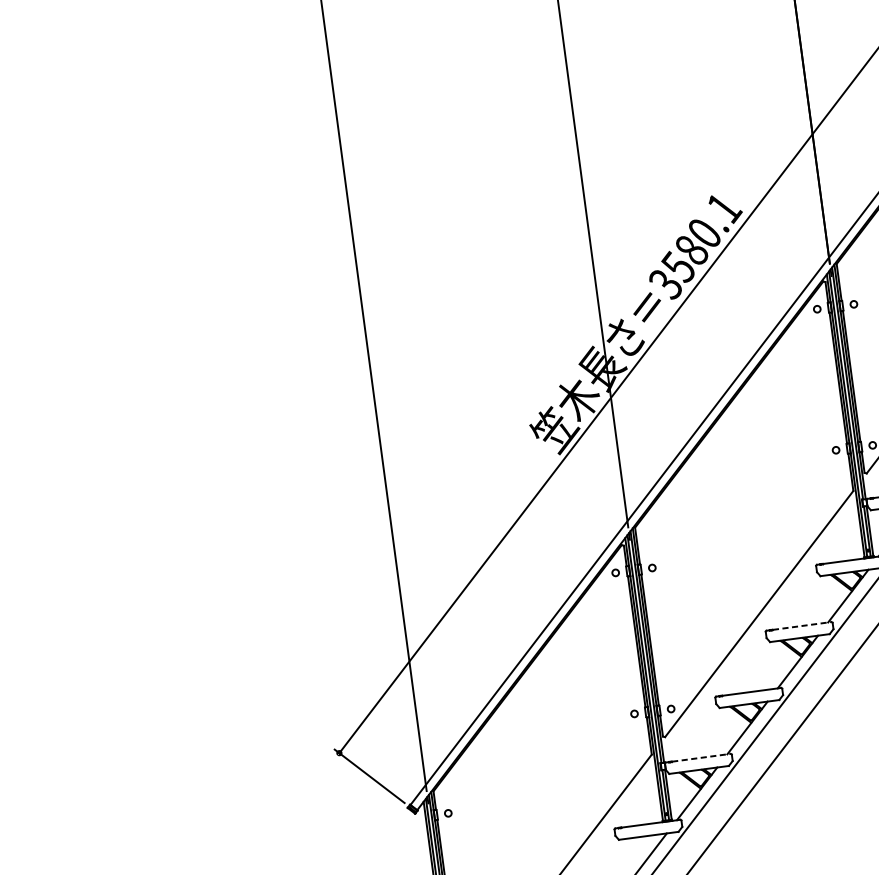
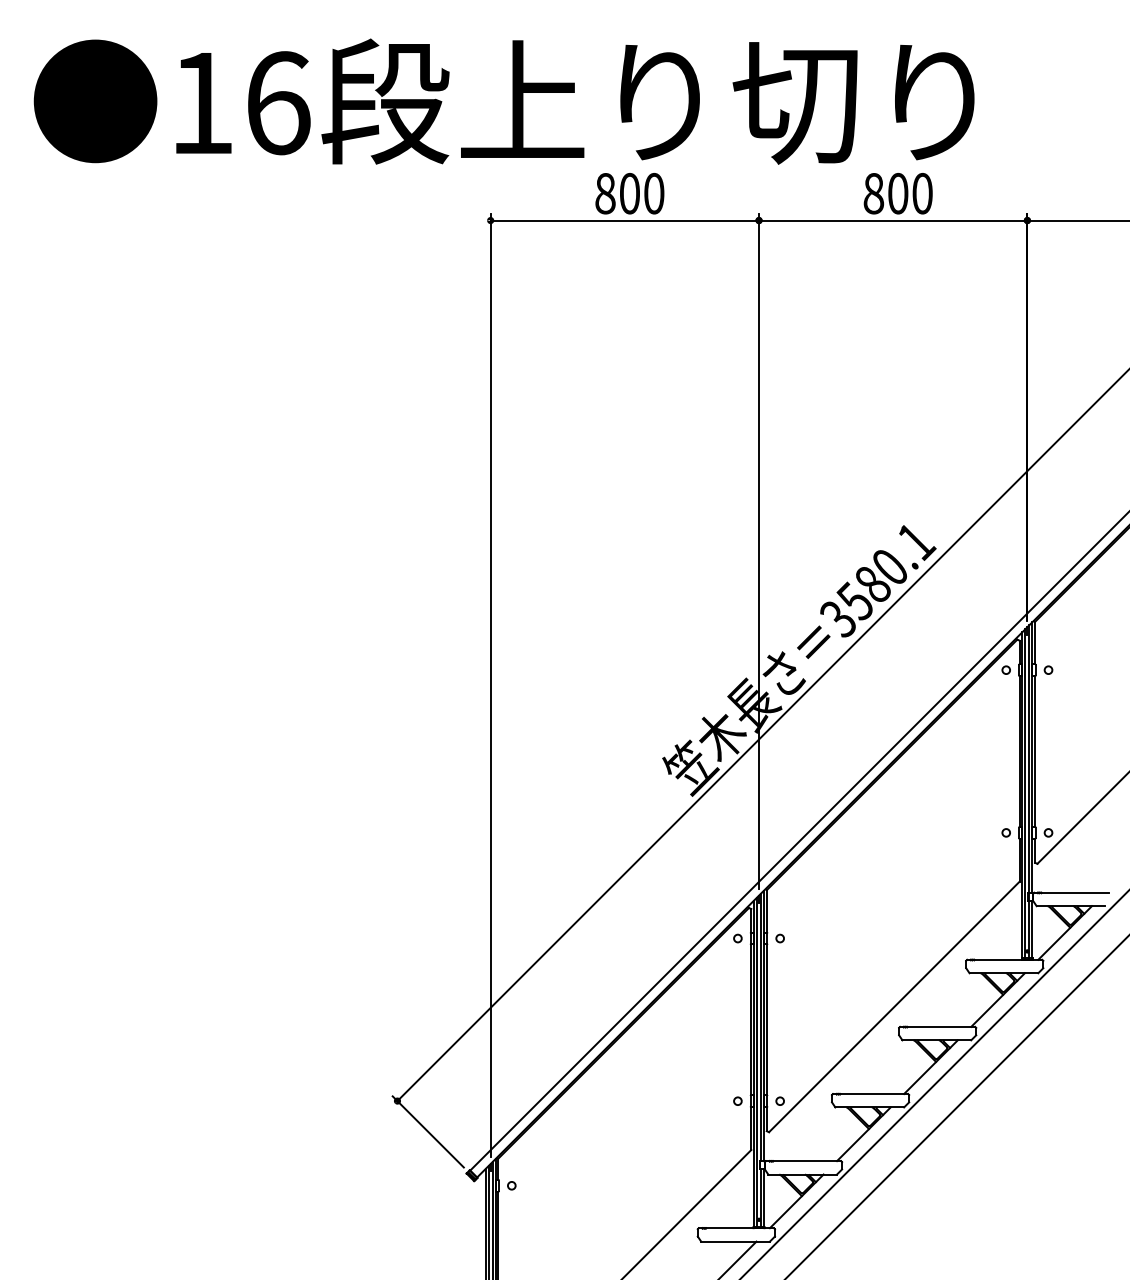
line: (802, 625) -> (941, 1026), dashed -> solid
line: (701, 758) -> (807, 1161), dashed -> solid

